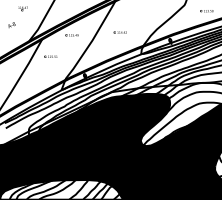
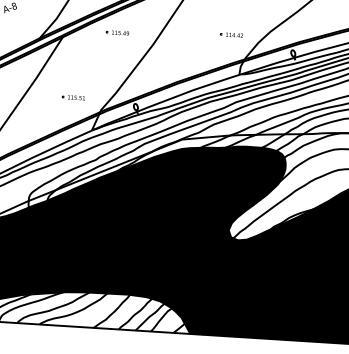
line: (119, 32) -> (229, 34), moved
line: (50, 56) -> (72, 97), moved

